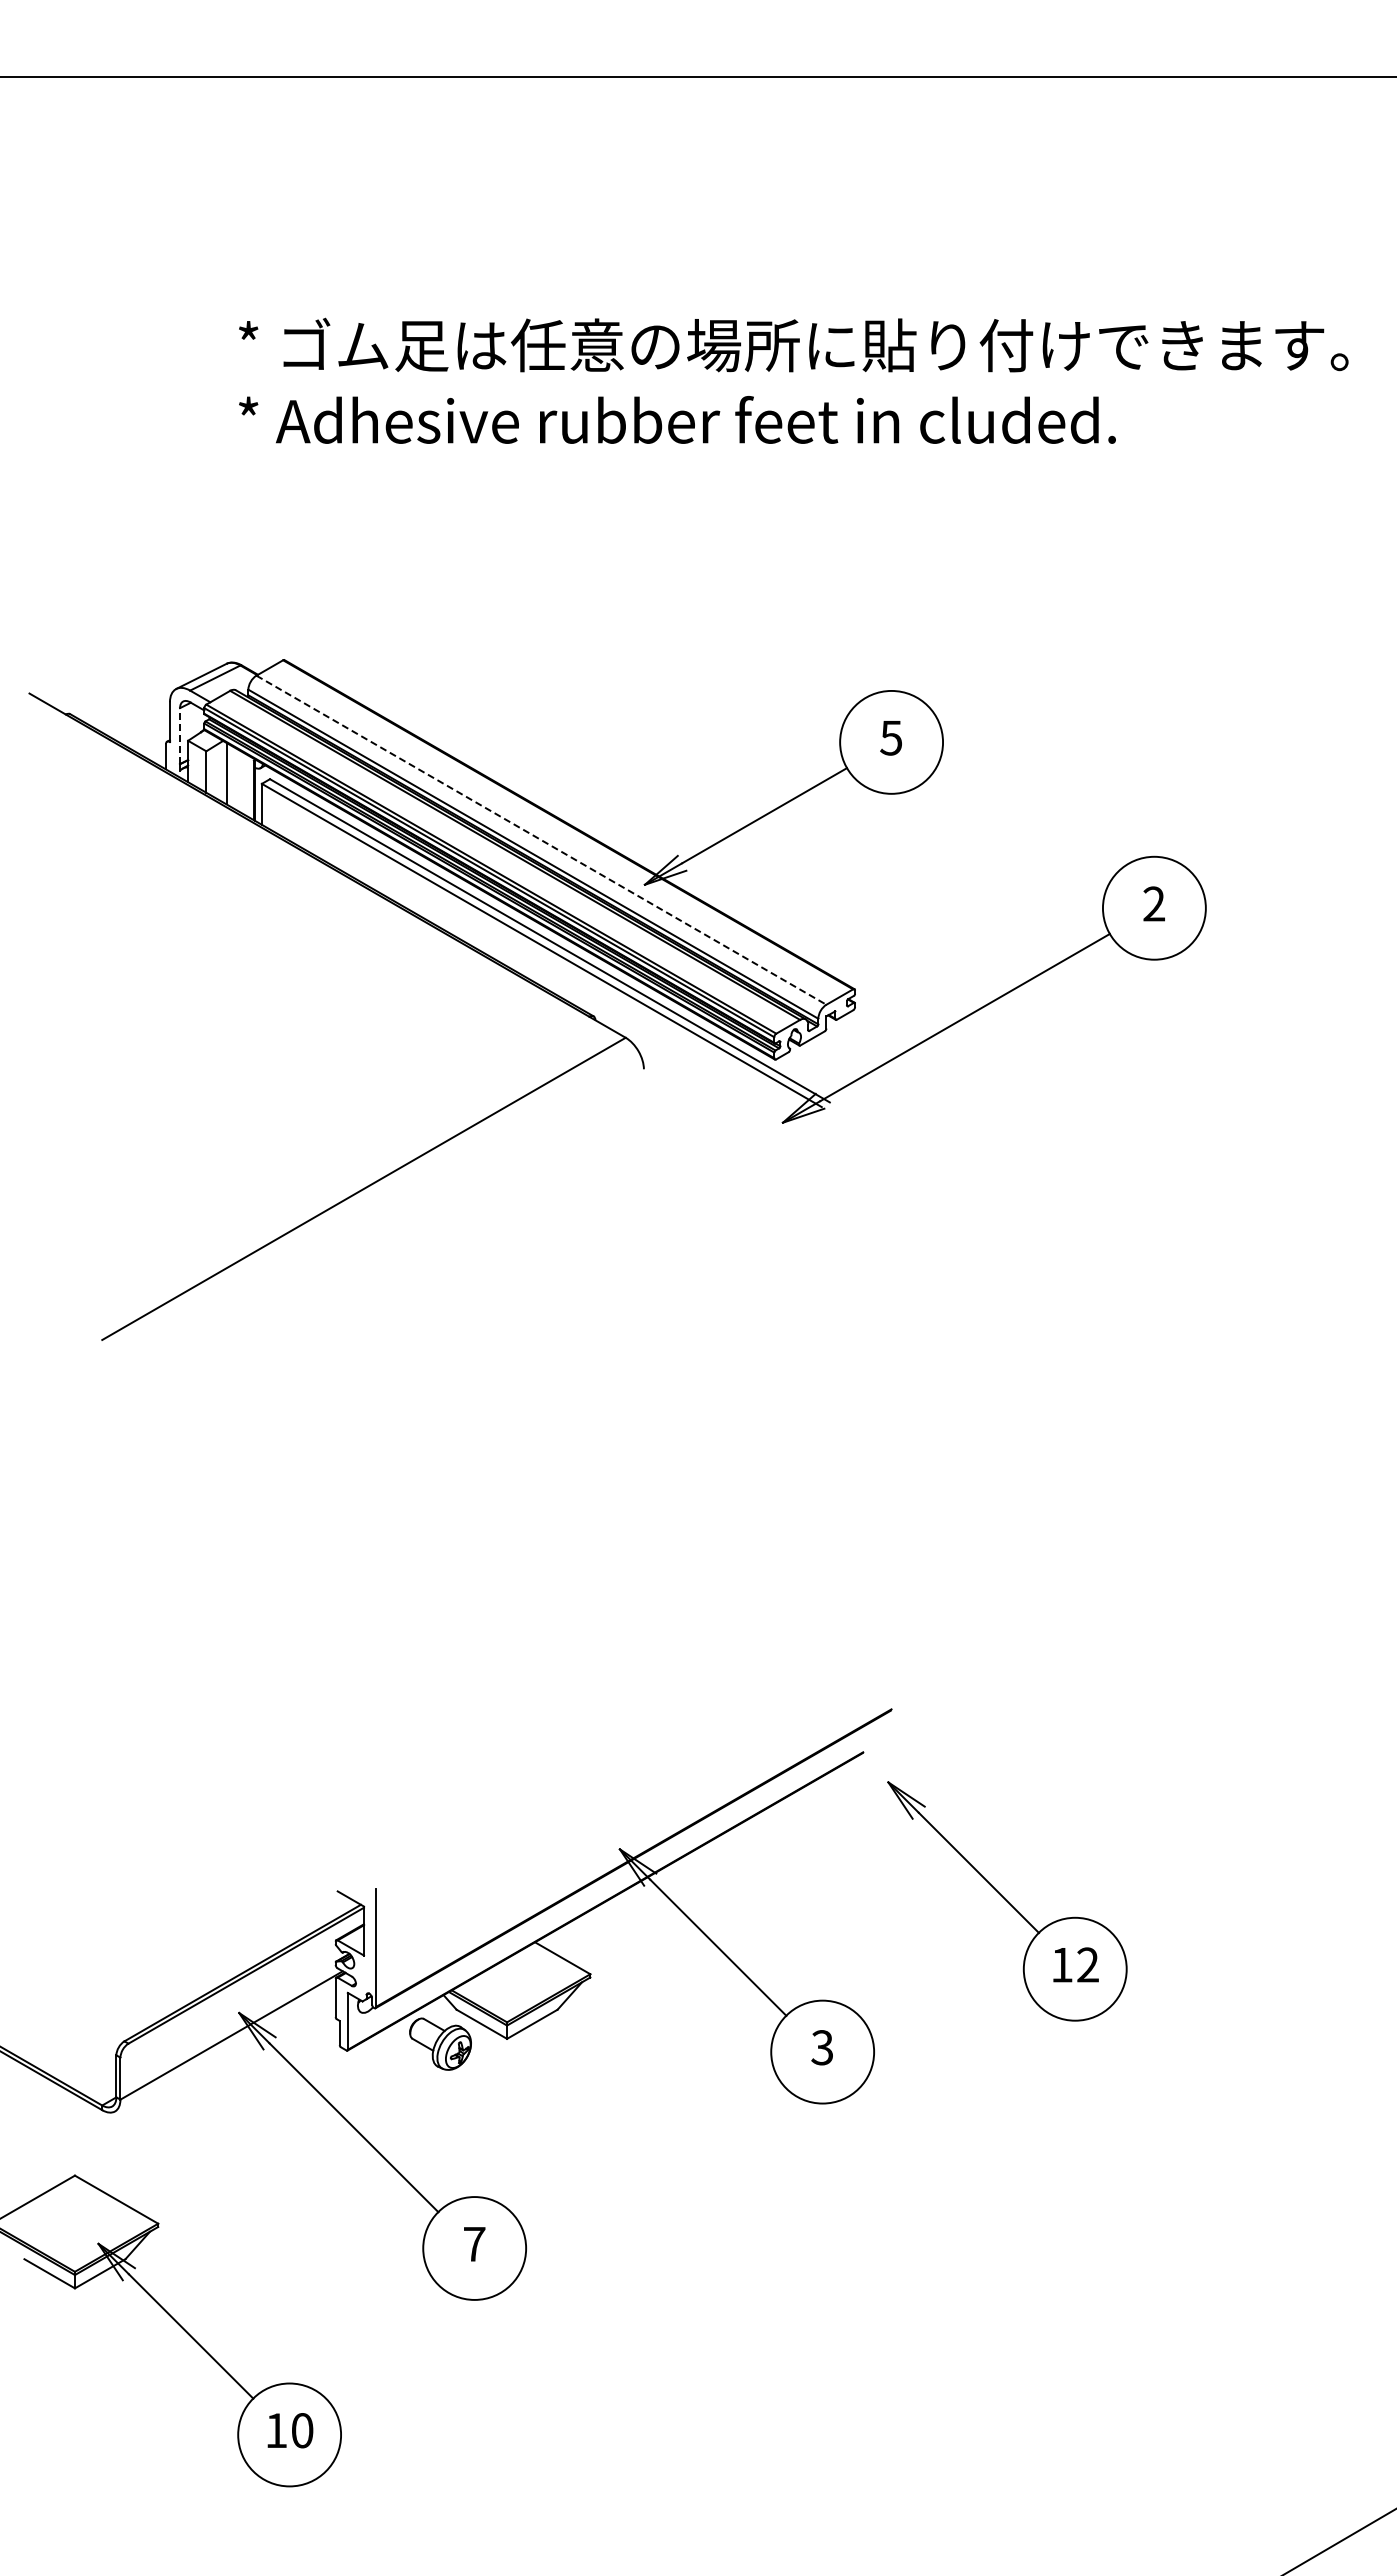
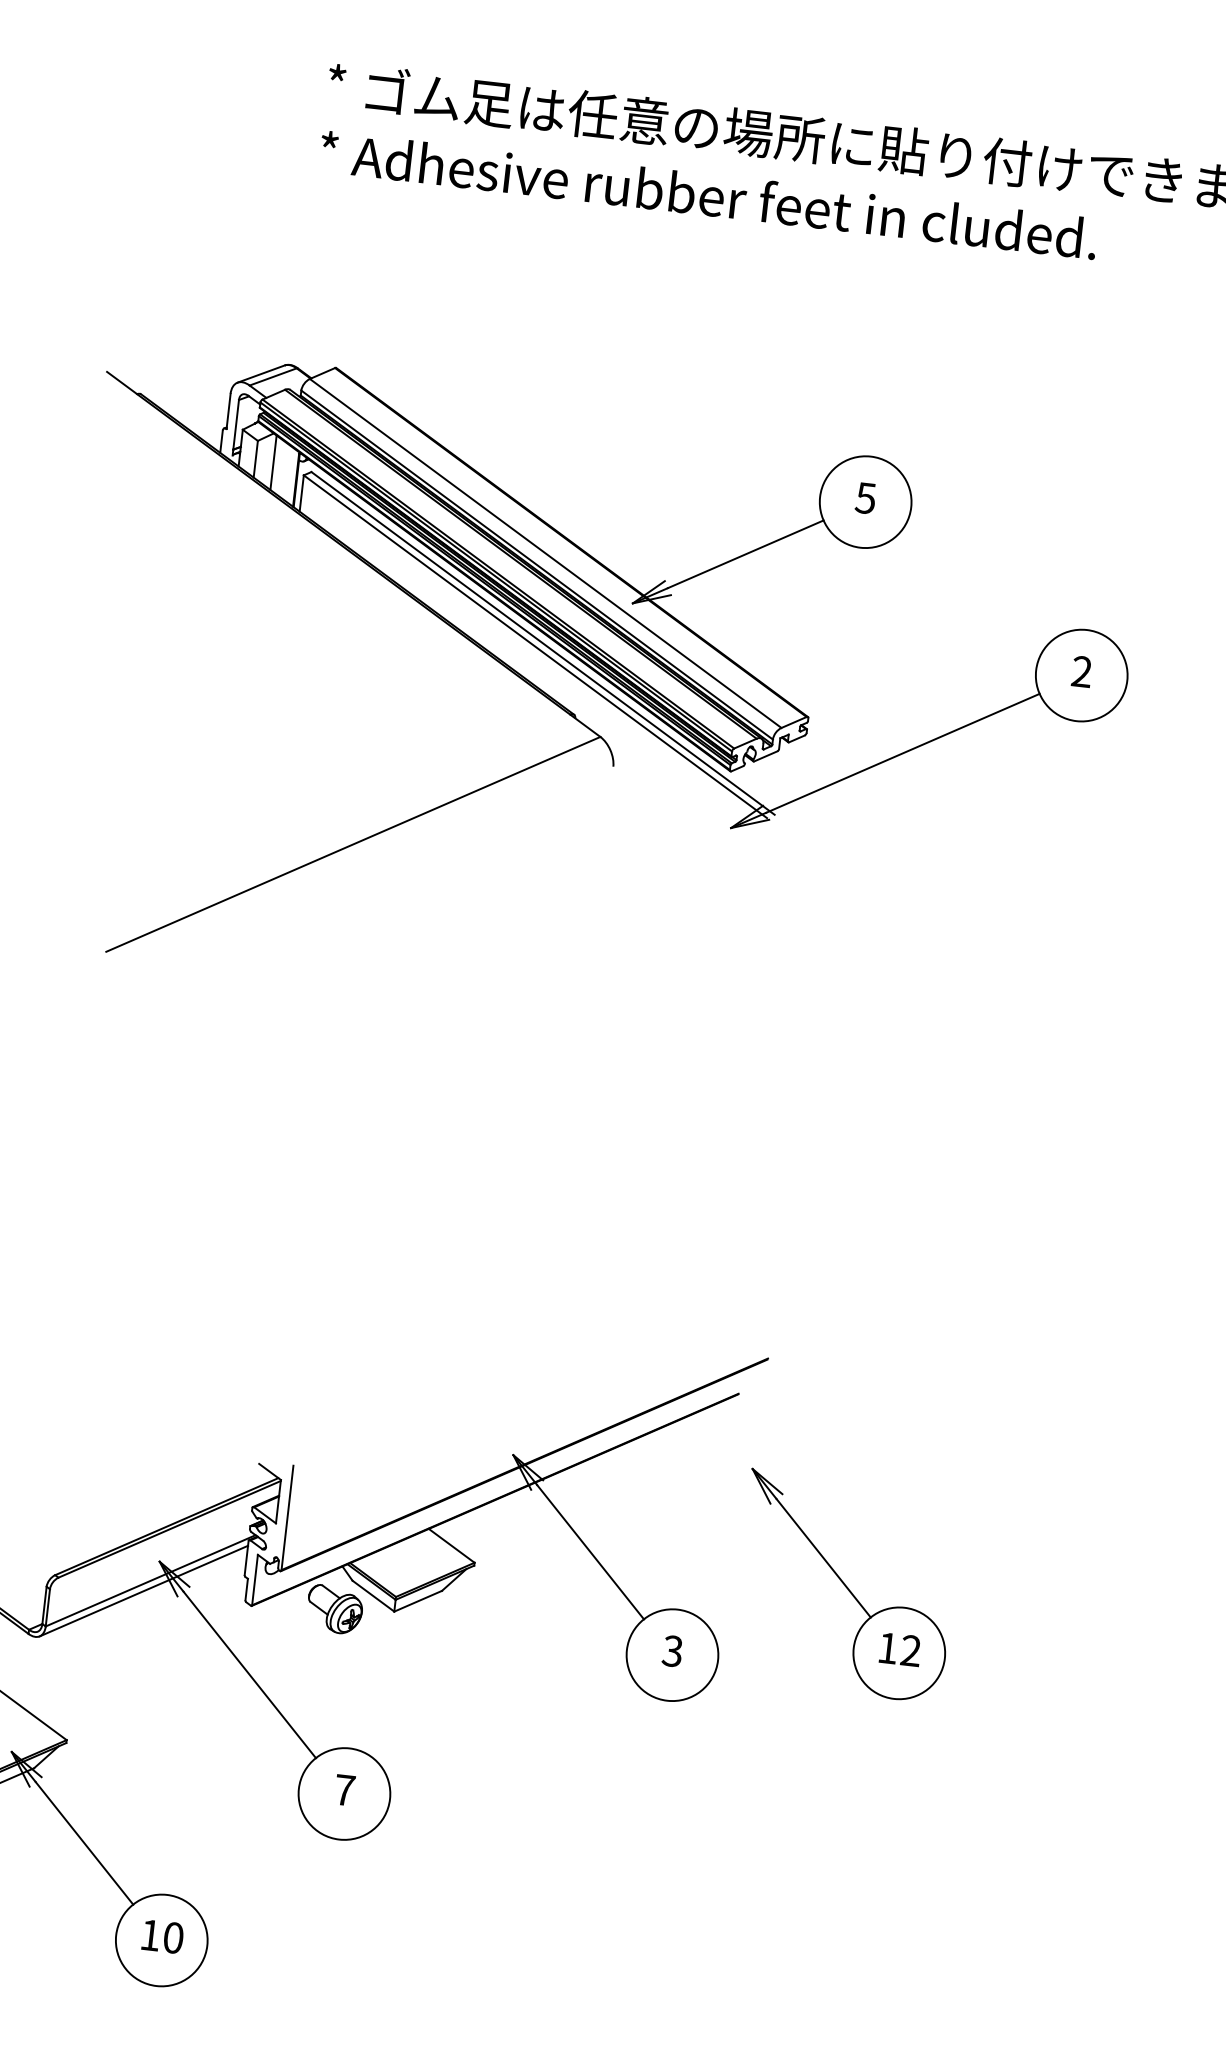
line: (180, 735) -> (236, 424), dashed -> solid
line: (541, 840) -> (545, 553), dashed -> solid
part: (1007, 1901) -> (846, 1586), moved
line: (225, 2047) -> (144, 1590), added

